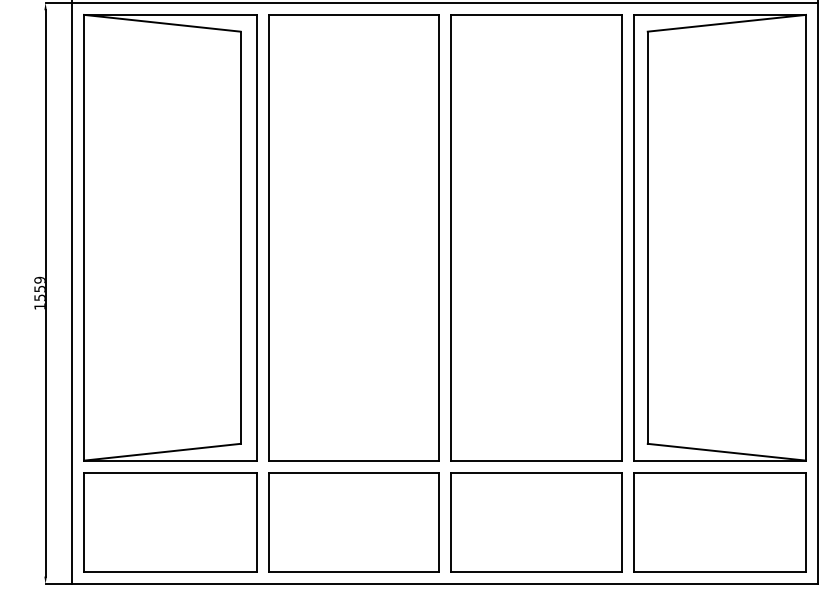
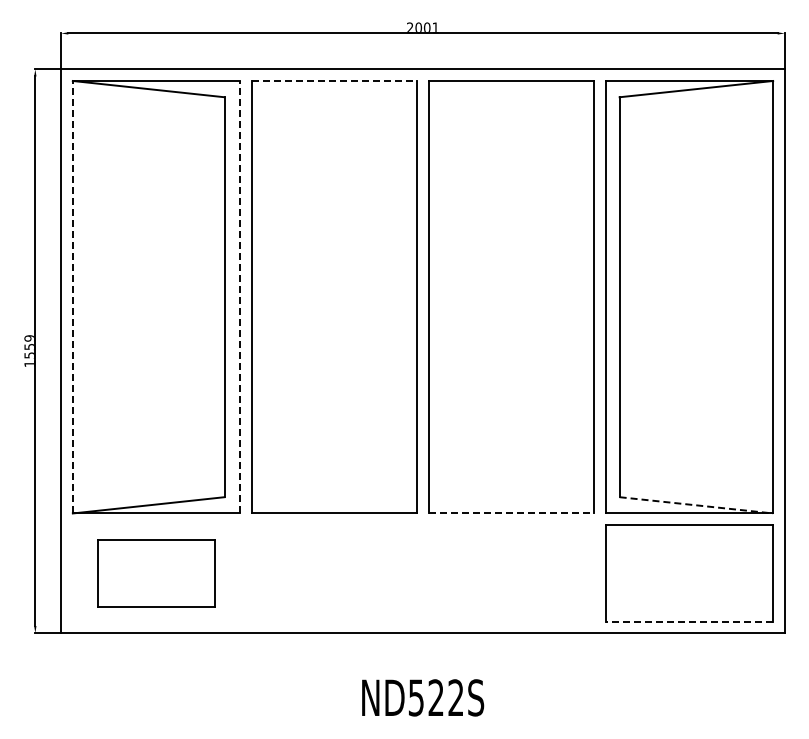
line: (353, 14) -> (334, 80), solid -> dashed
line: (83, 237) -> (72, 296), solid -> dashed
line: (257, 237) -> (240, 296), solid -> dashed
line: (726, 452) -> (696, 505), solid -> dashed
line: (536, 460) -> (511, 513), solid -> dashed
part: (170, 522) -> (156, 573), size x0.7
part: (353, 522) -> (334, 573), removed
part: (536, 522) -> (511, 573), removed
line: (719, 571) -> (689, 621), solid -> dashed

